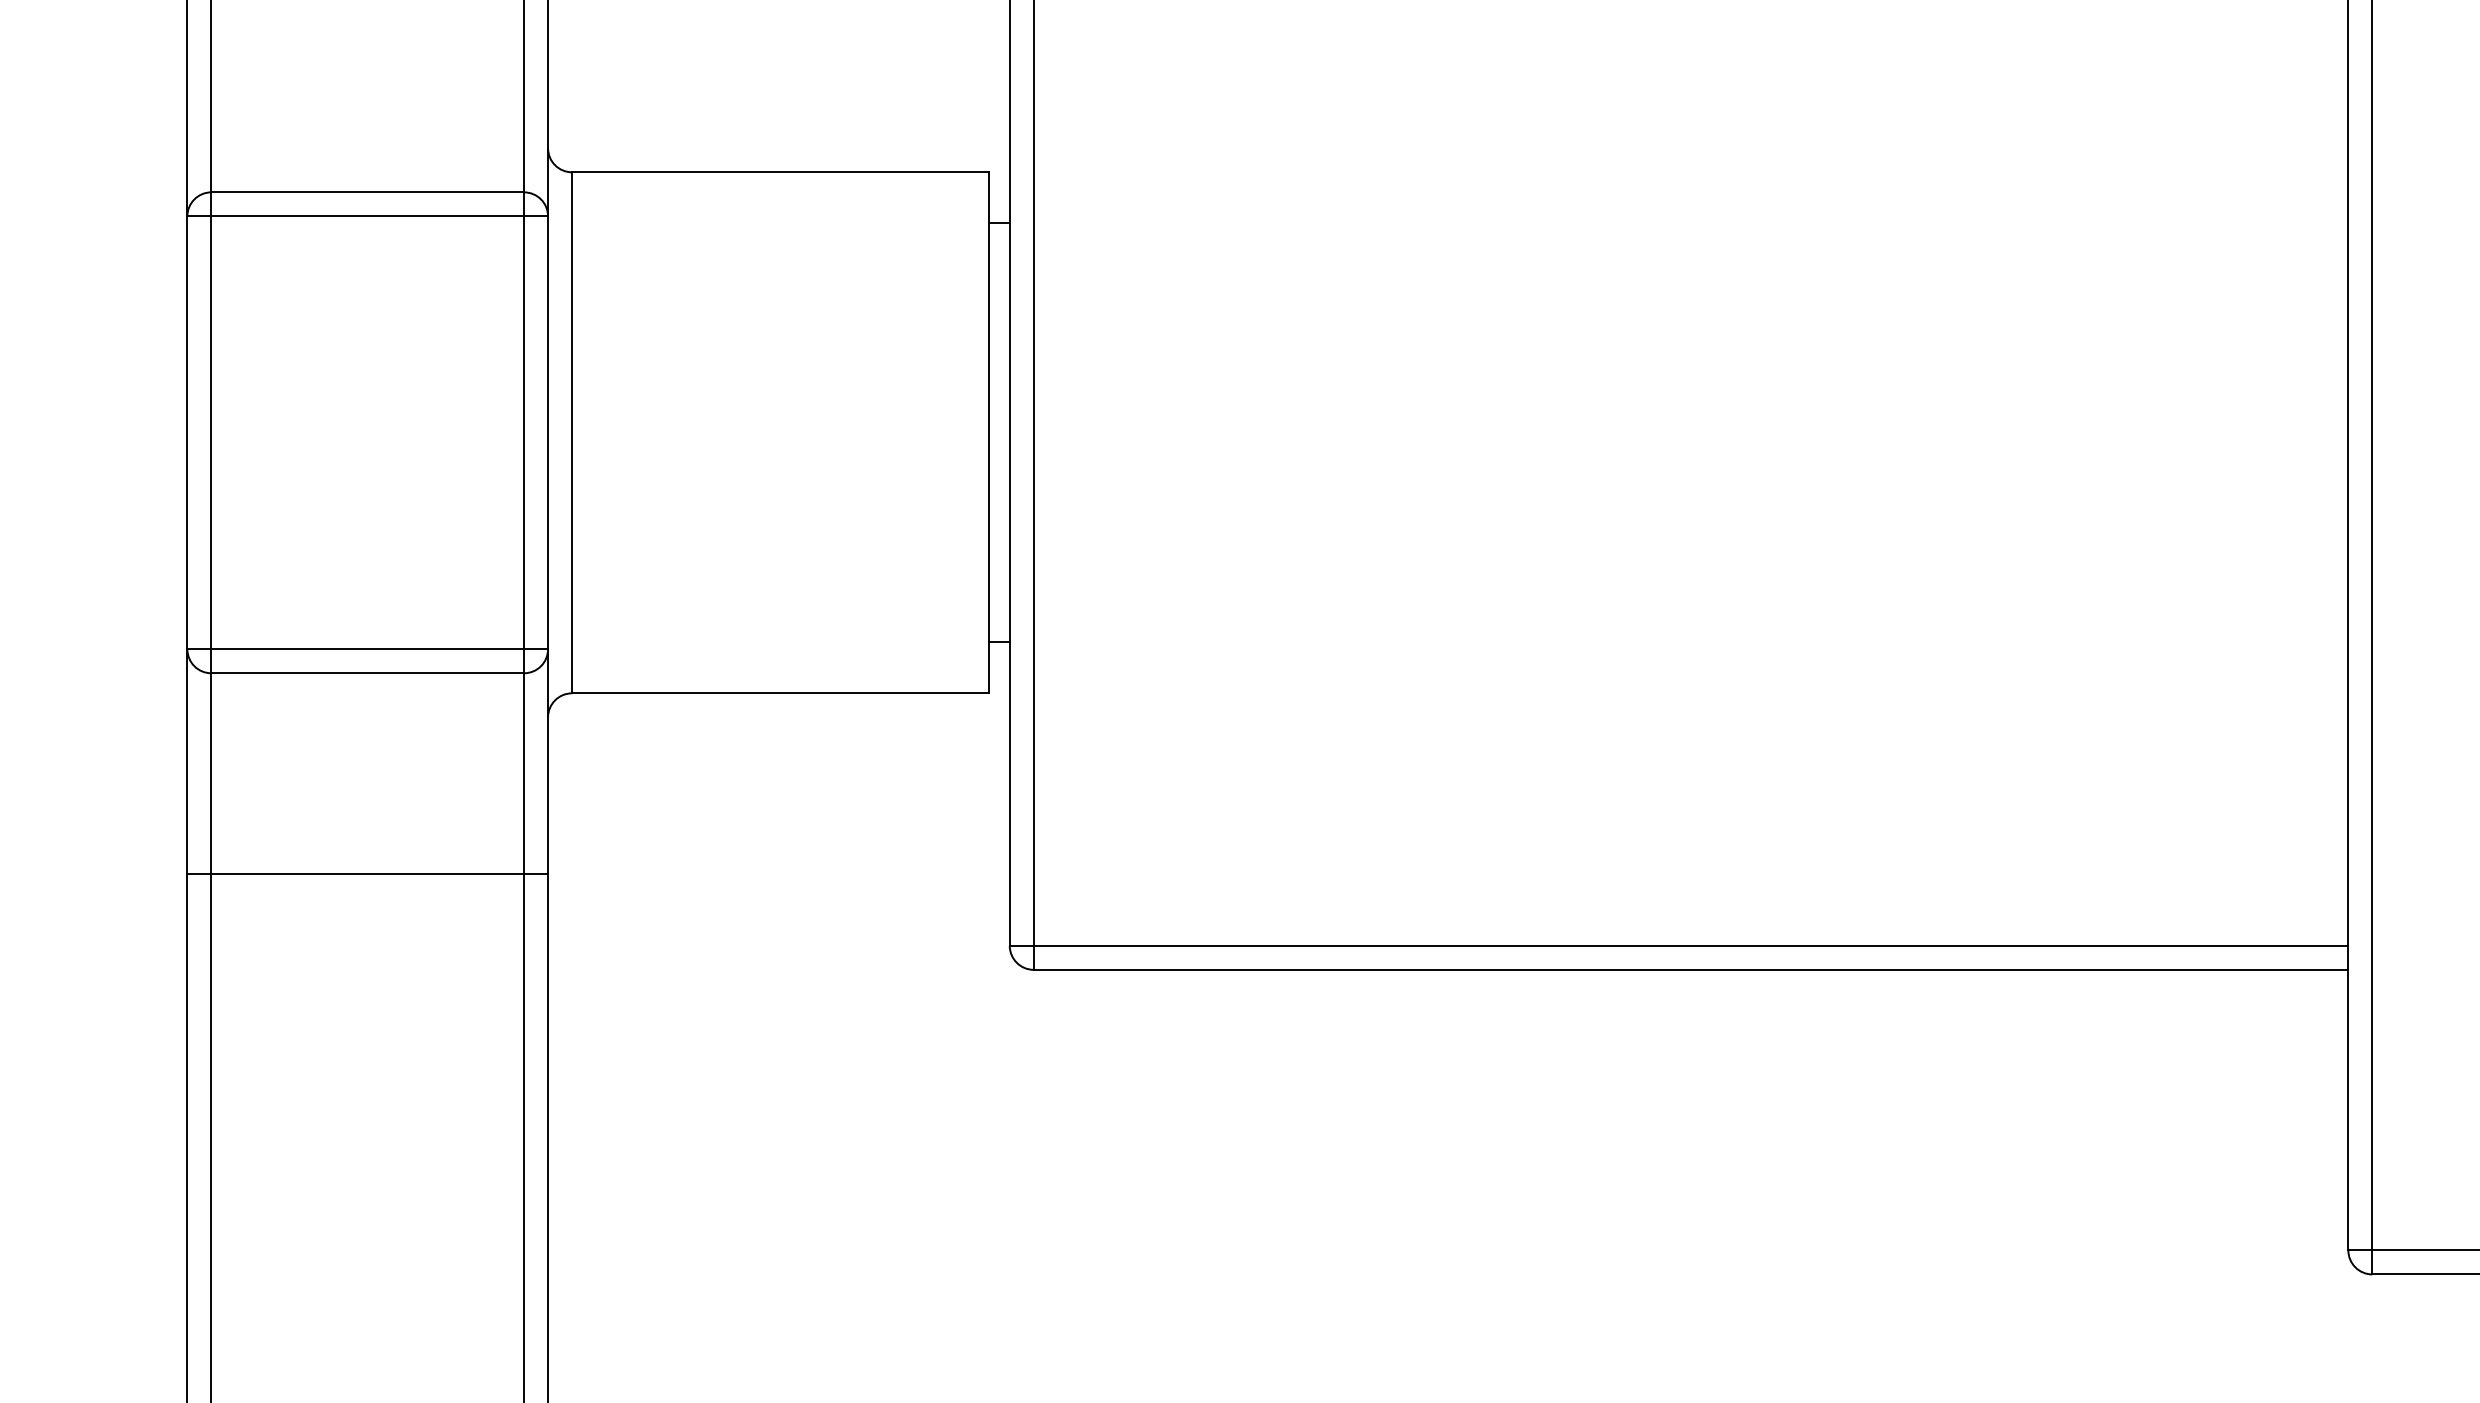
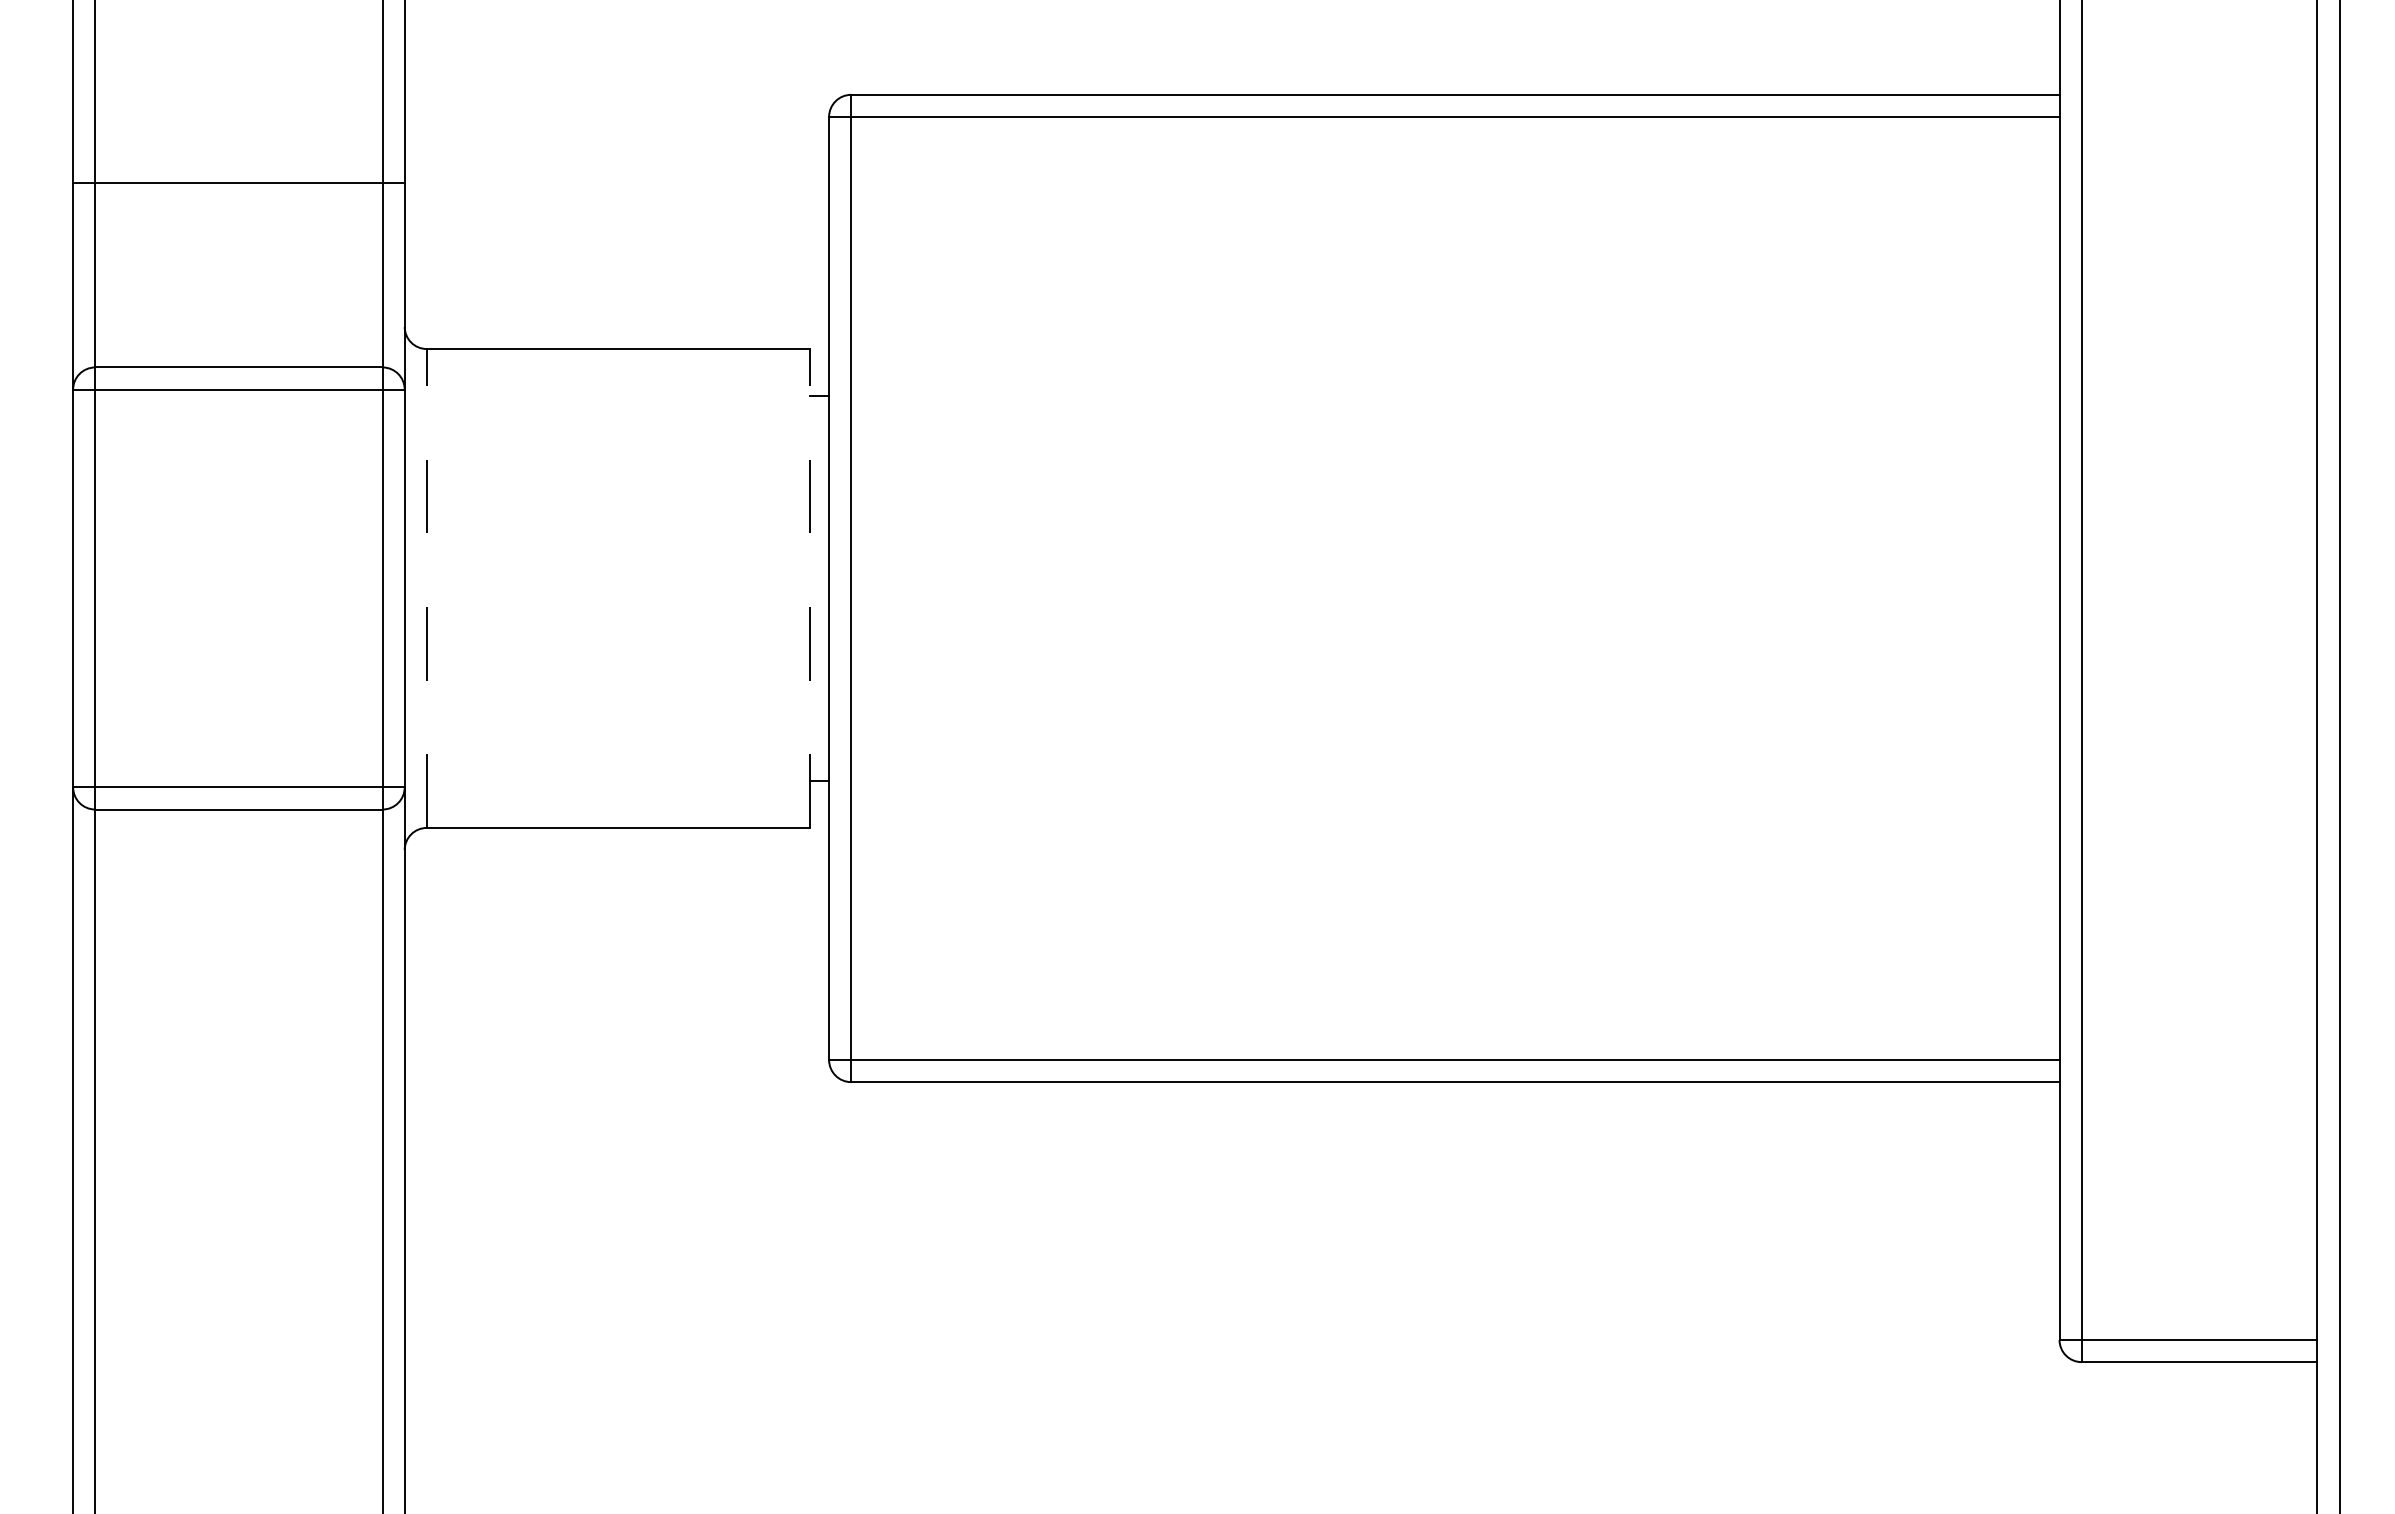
line: (571, 431) -> (426, 587), solid -> dashed
line: (988, 431) -> (809, 587), solid -> dashed
line: (367, 873) -> (238, 993), removed

